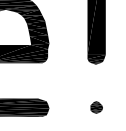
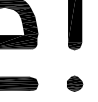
part: (97, 107) -> (75, 83), size x1.67

